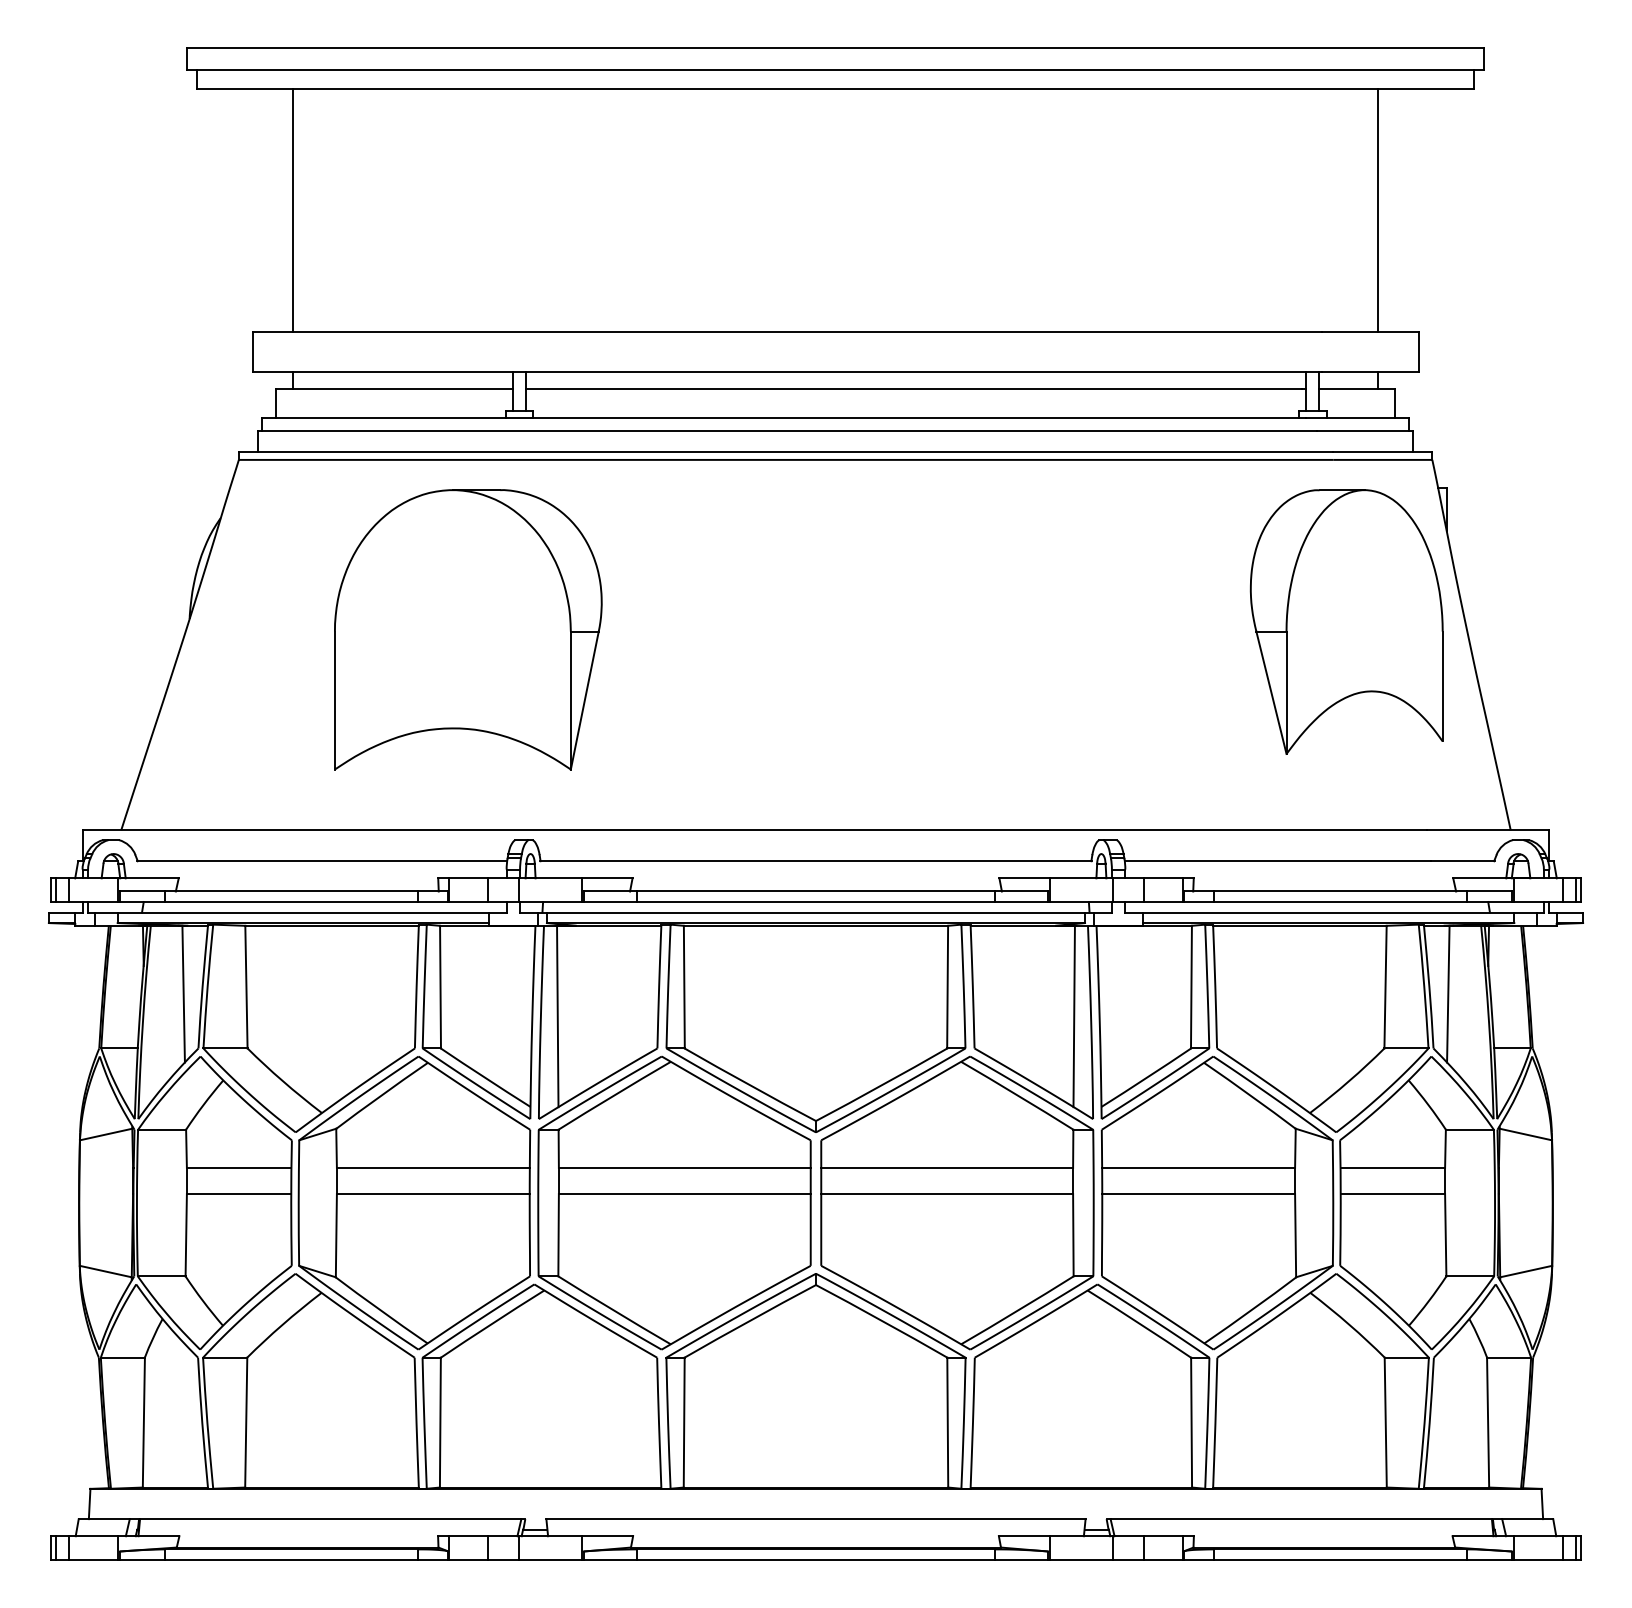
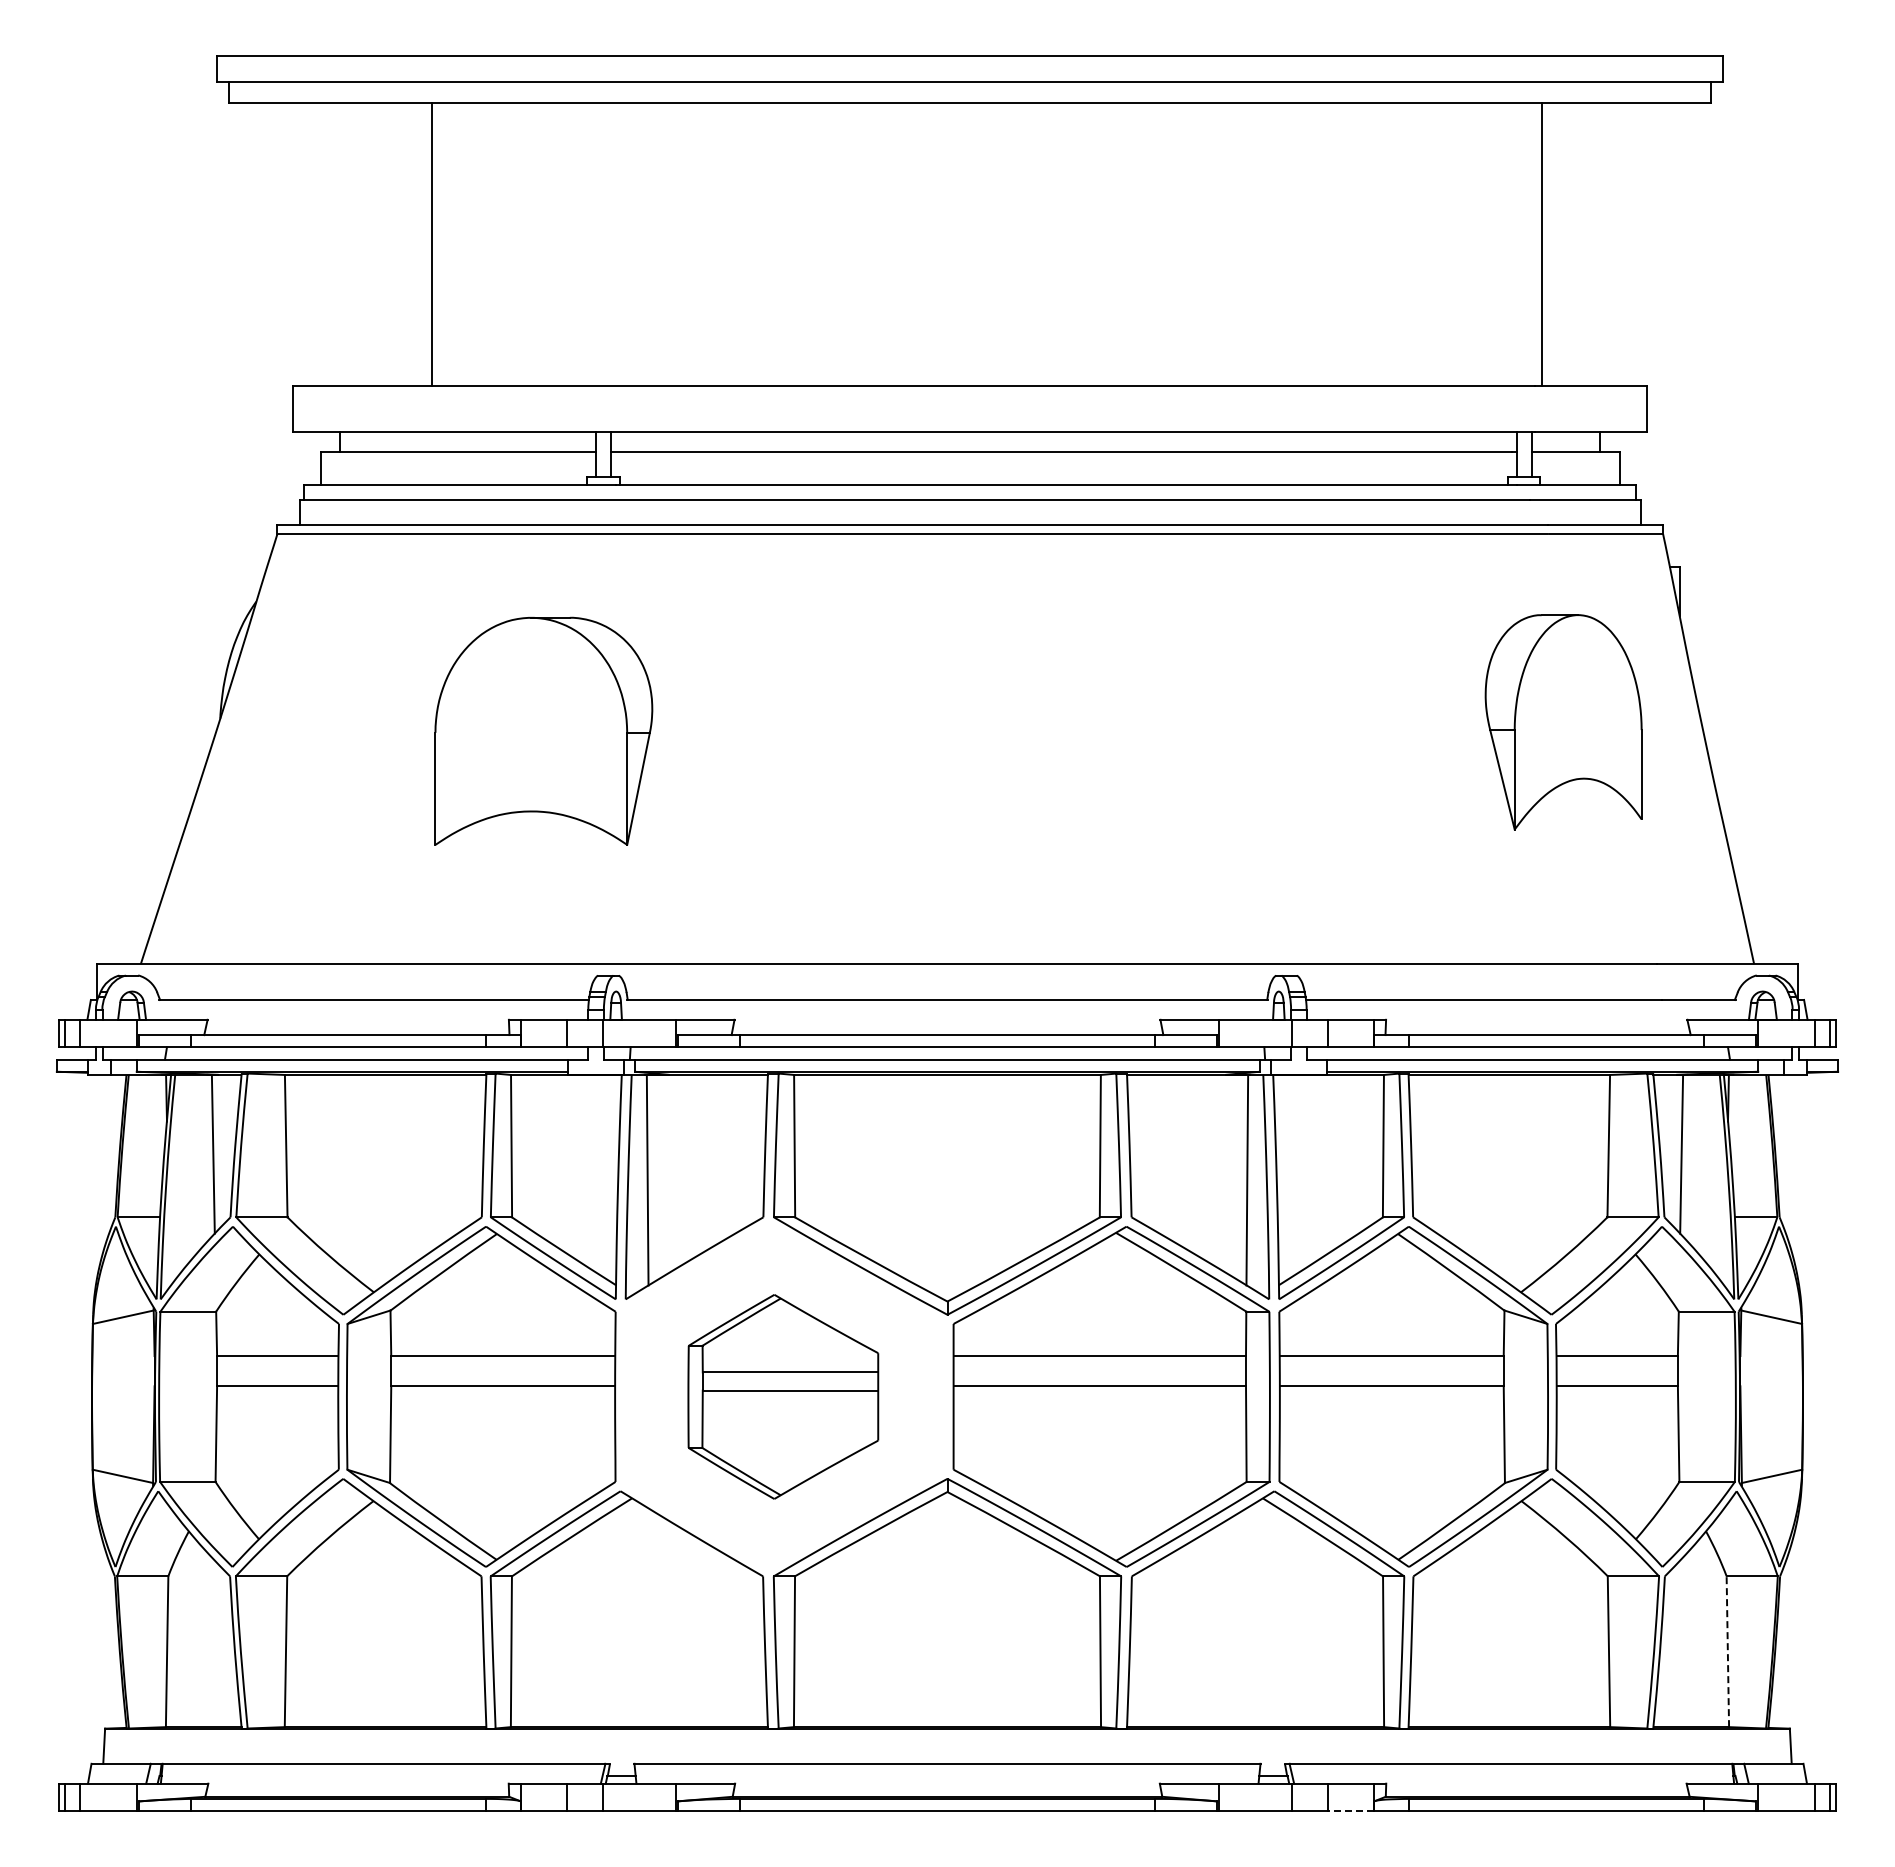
line: (293, 210) -> (432, 244), moved
line: (1378, 210) -> (1542, 244), moved
part: (1346, 622) -> (1563, 722), size x0.7
part: (468, 630) -> (543, 731), size x0.7
part: (674, 1202) -> (783, 1396), size x0.6
line: (1487, 1422) -> (1727, 1651), solid -> dashed
line: (1163, 1560) -> (1350, 1811), solid -> dashed

